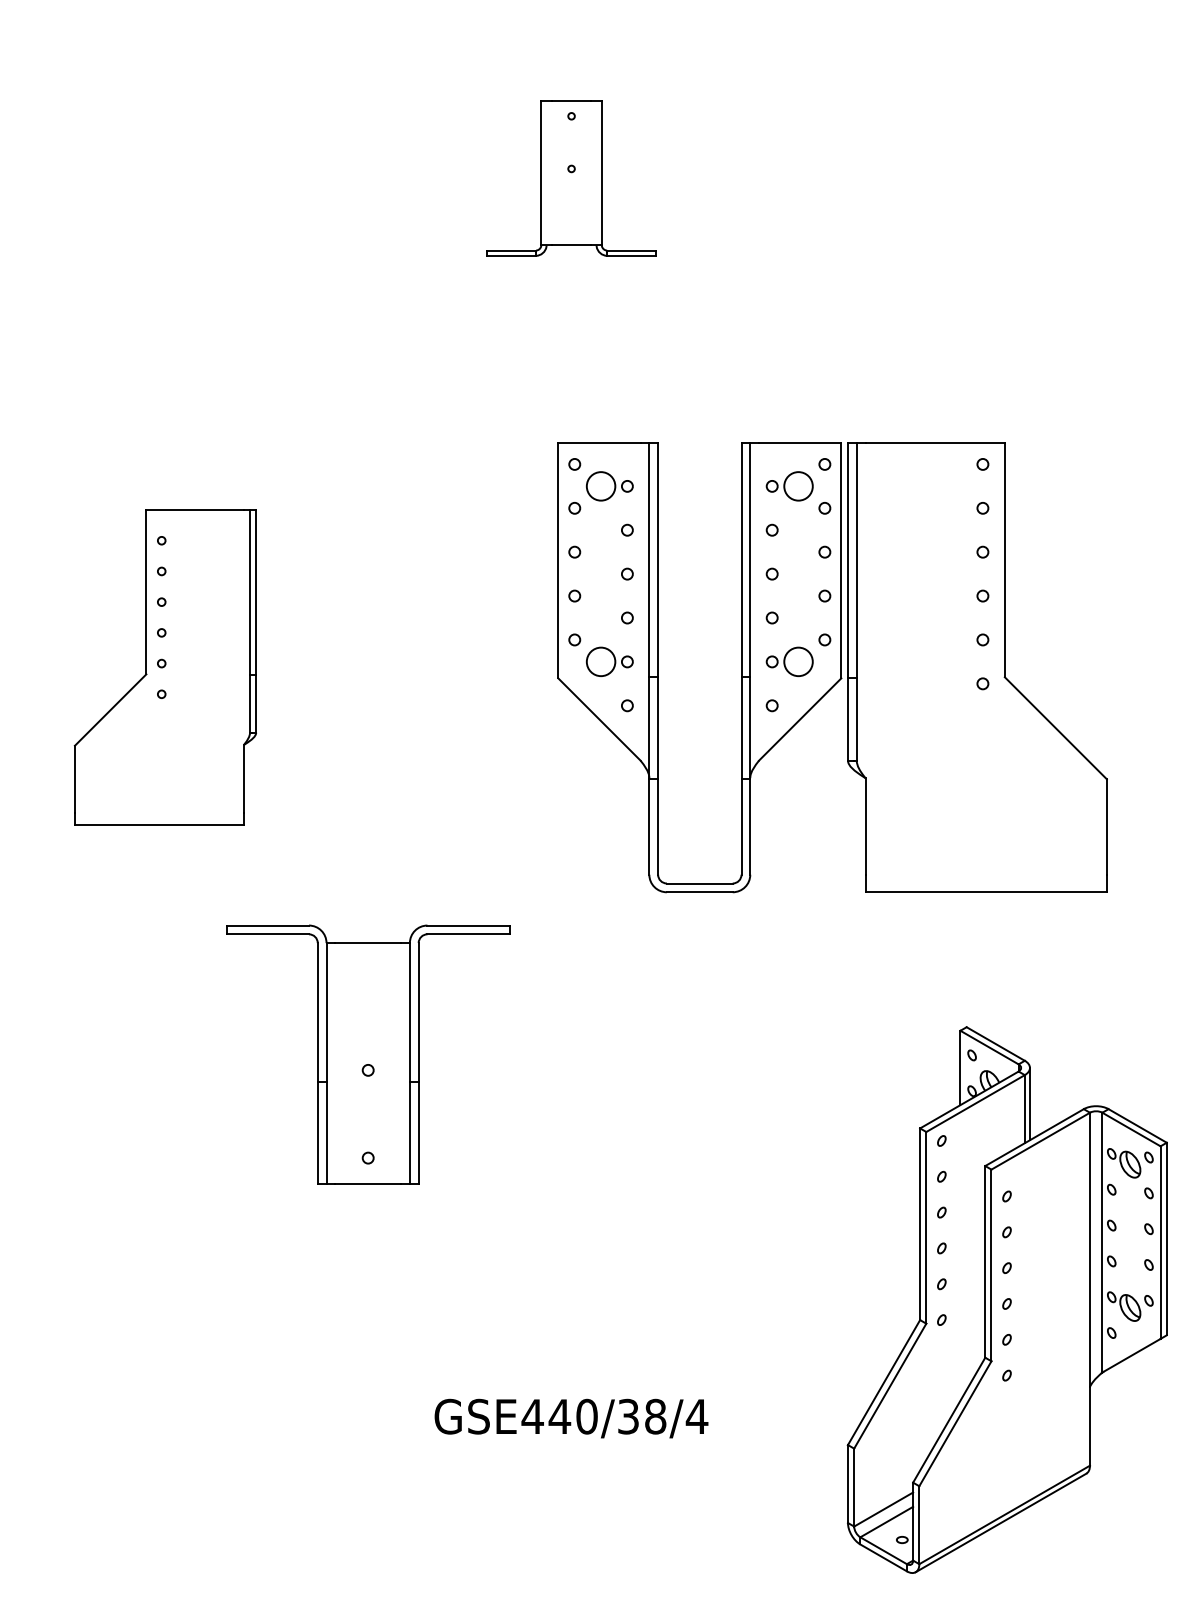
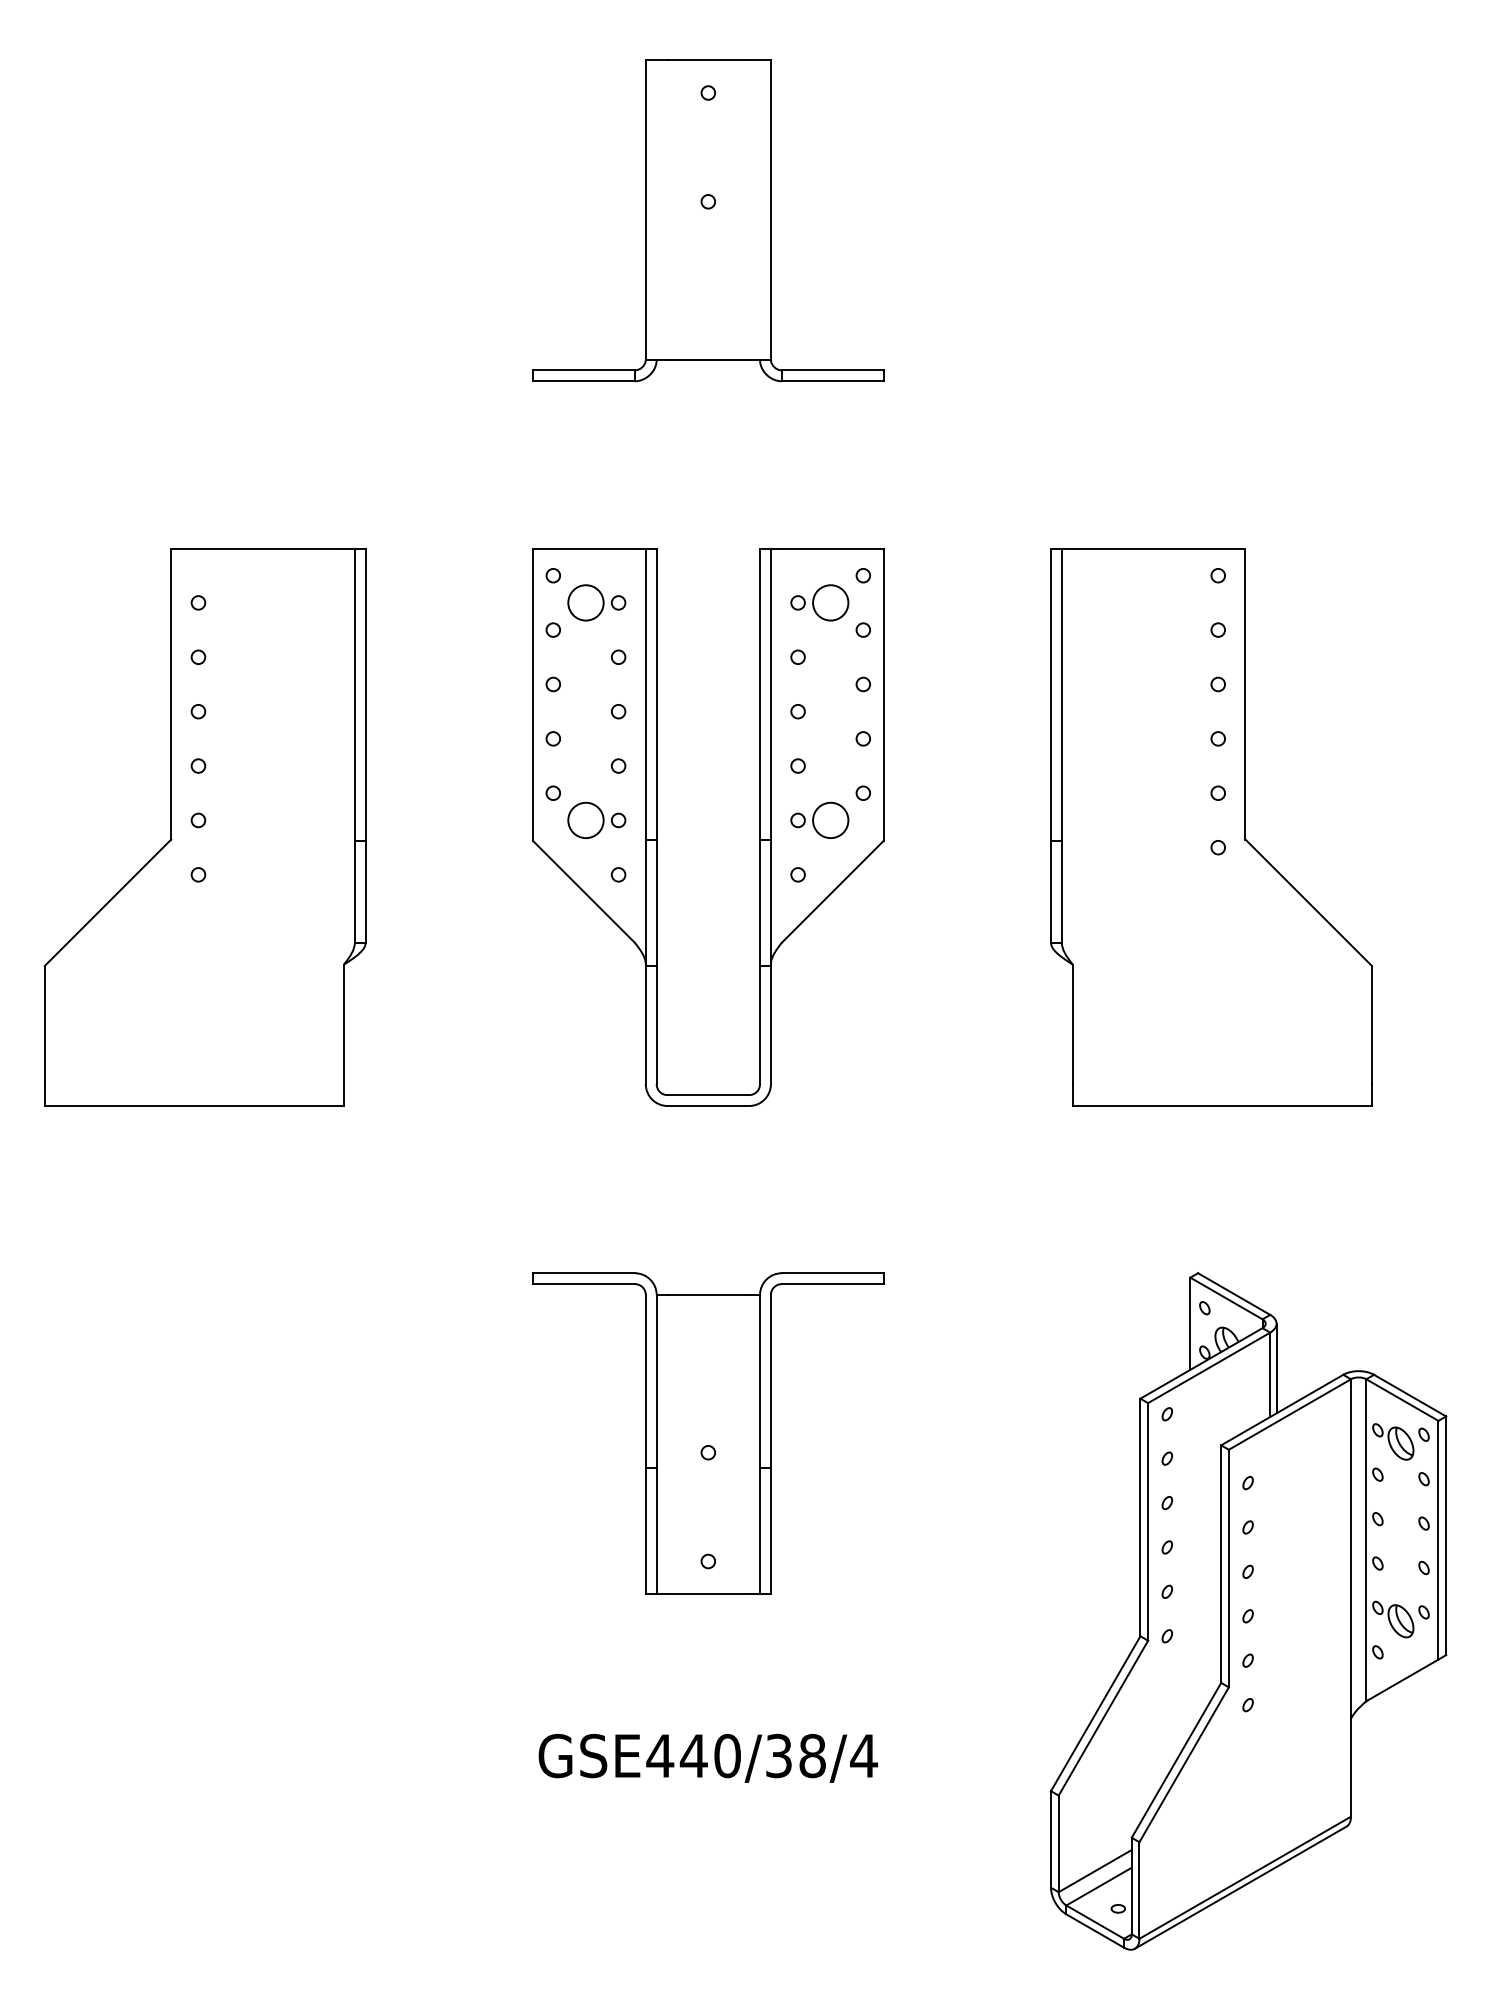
part: (571, 177) -> (708, 220), size x1.67
part: (165, 667) -> (204, 827), size x1.43
part: (658, 667) -> (657, 827), moved
part: (368, 1054) -> (708, 1433), moved

